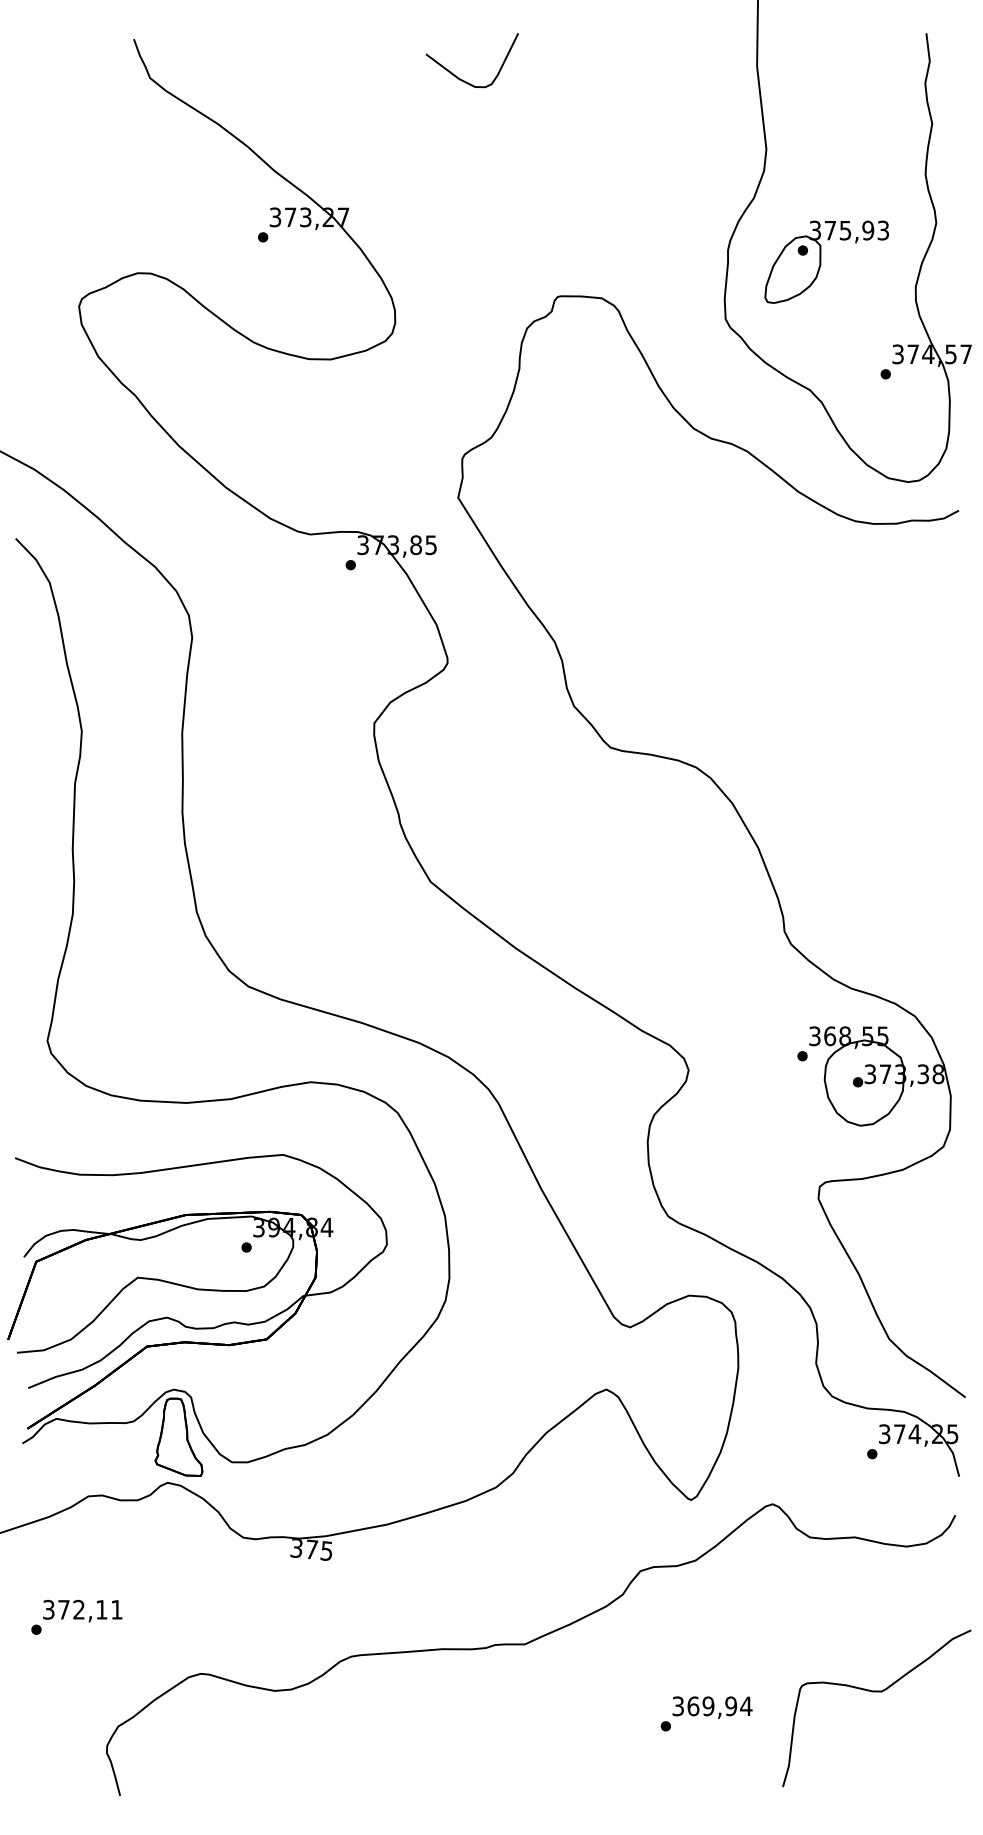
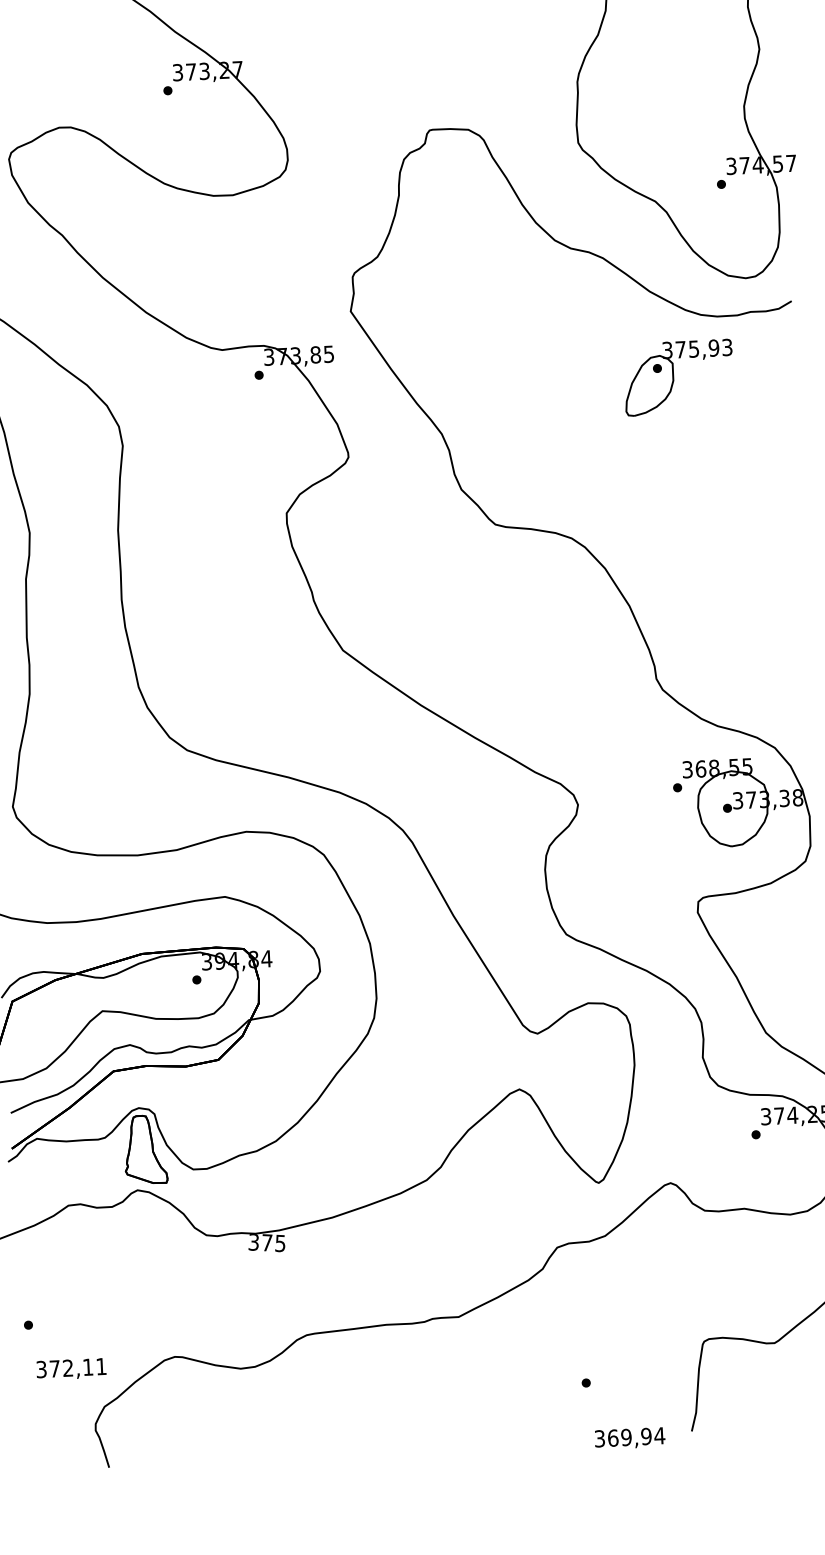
part: (826, 261) -> (678, 377), moved
text: (82, 1610) -> (71, 1368), moved
text: (712, 1707) -> (630, 1438), moved

